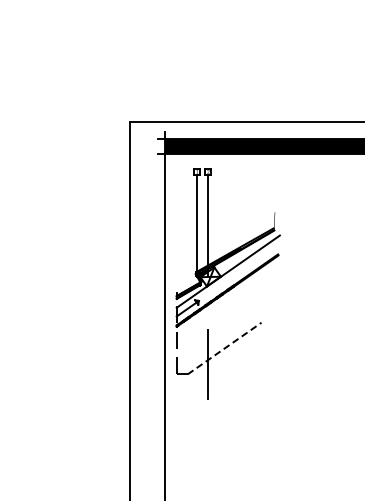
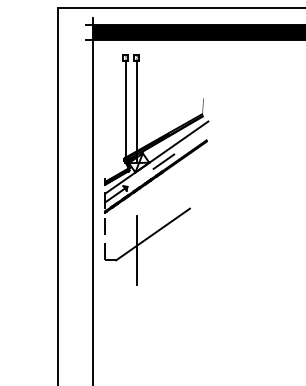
line: (235, 275) -> (163, 161), added
line: (225, 348) -> (153, 234), dashed -> solid

